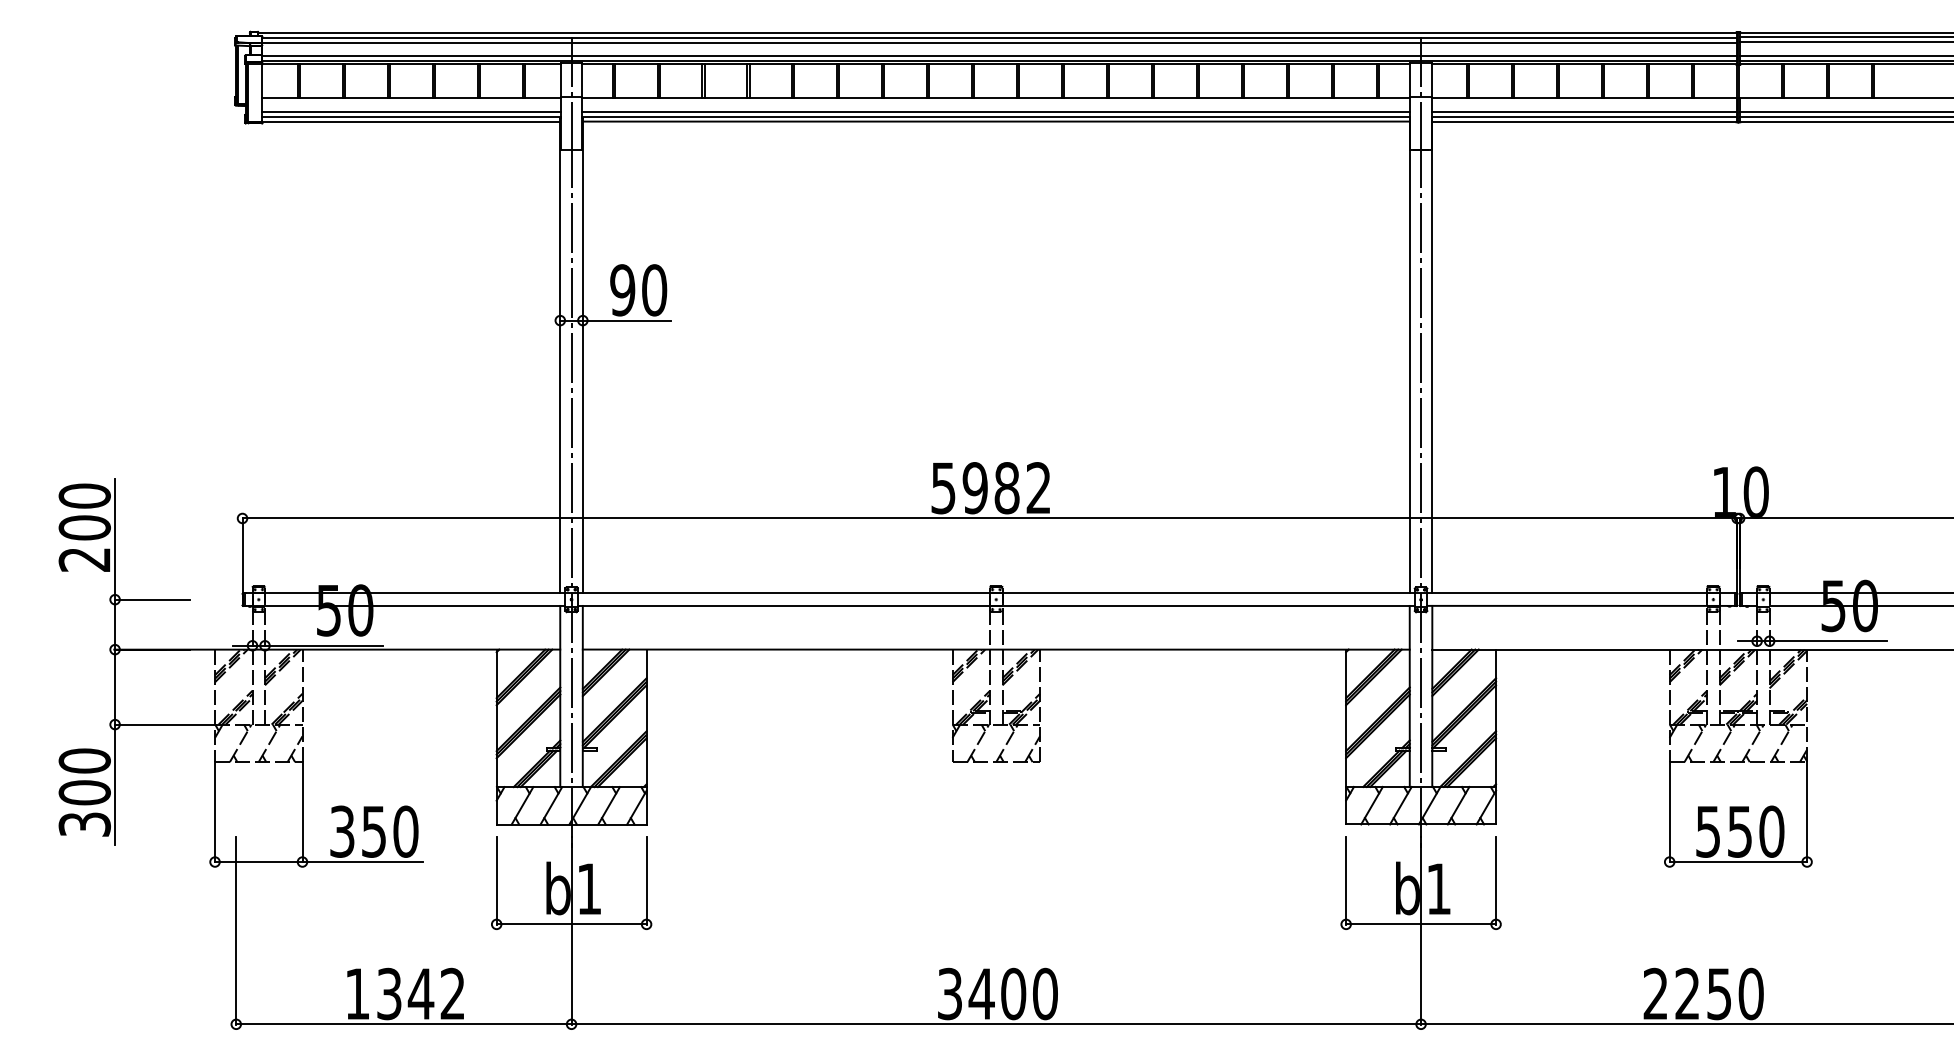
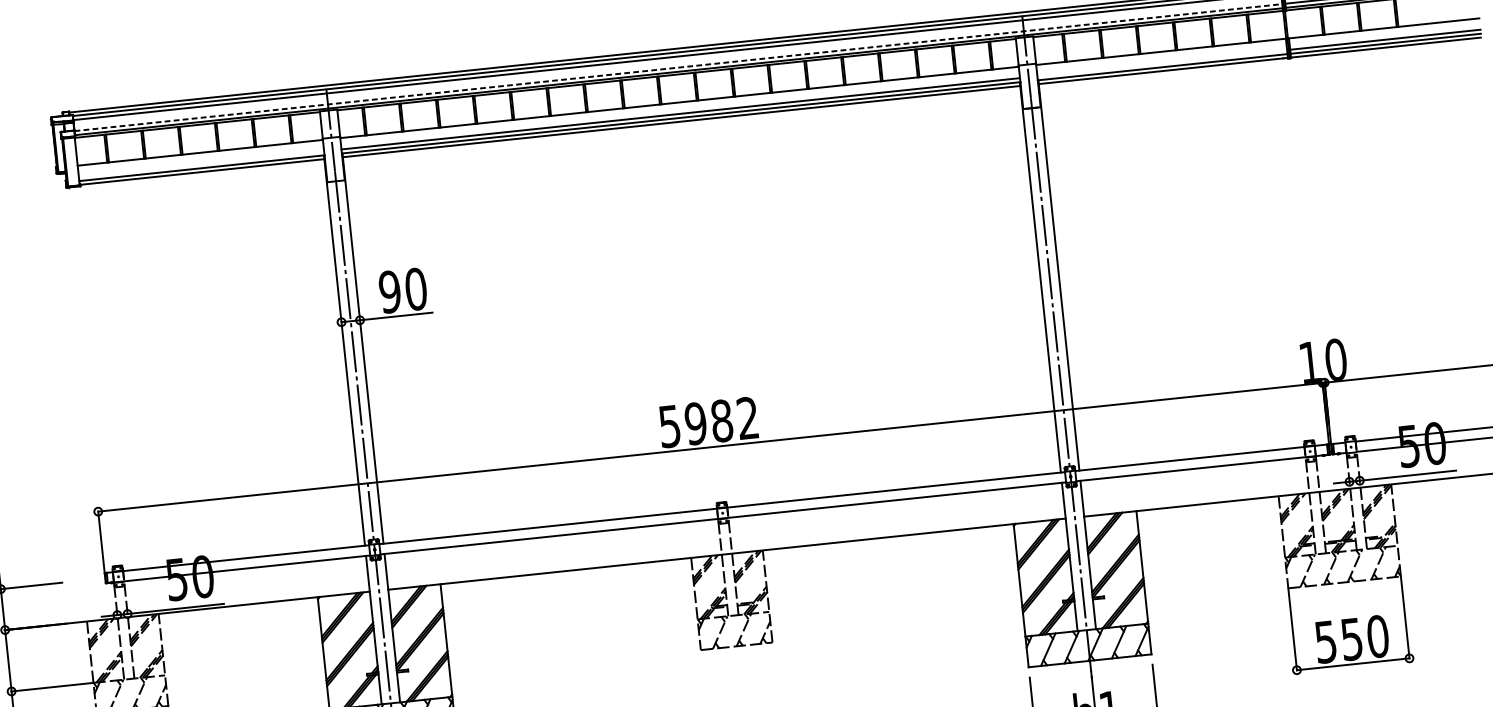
line: (999, 56) -> (678, 68), solid -> dashed
line: (410, 112) -> (200, 164), removed
line: (1583, 112) -> (1161, 63), removed

